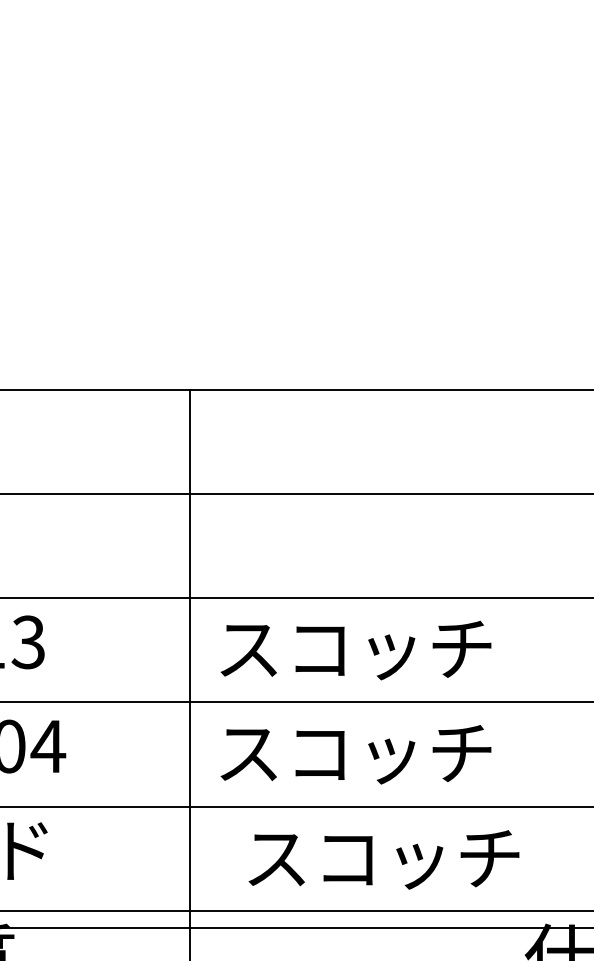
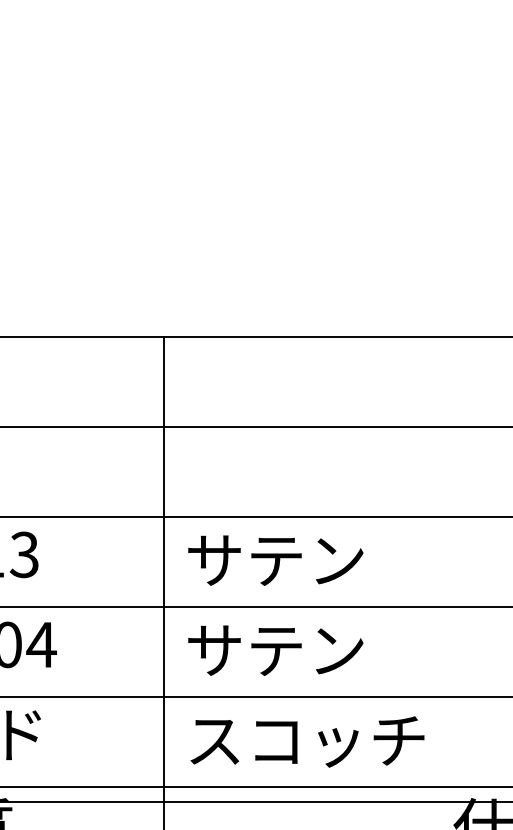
text: (354, 650) -> (306, 561), スコッチ -> サテン
text: (354, 754) -> (306, 651), スコッチ -> サテン
text: (383, 859) -> (307, 741), moved

